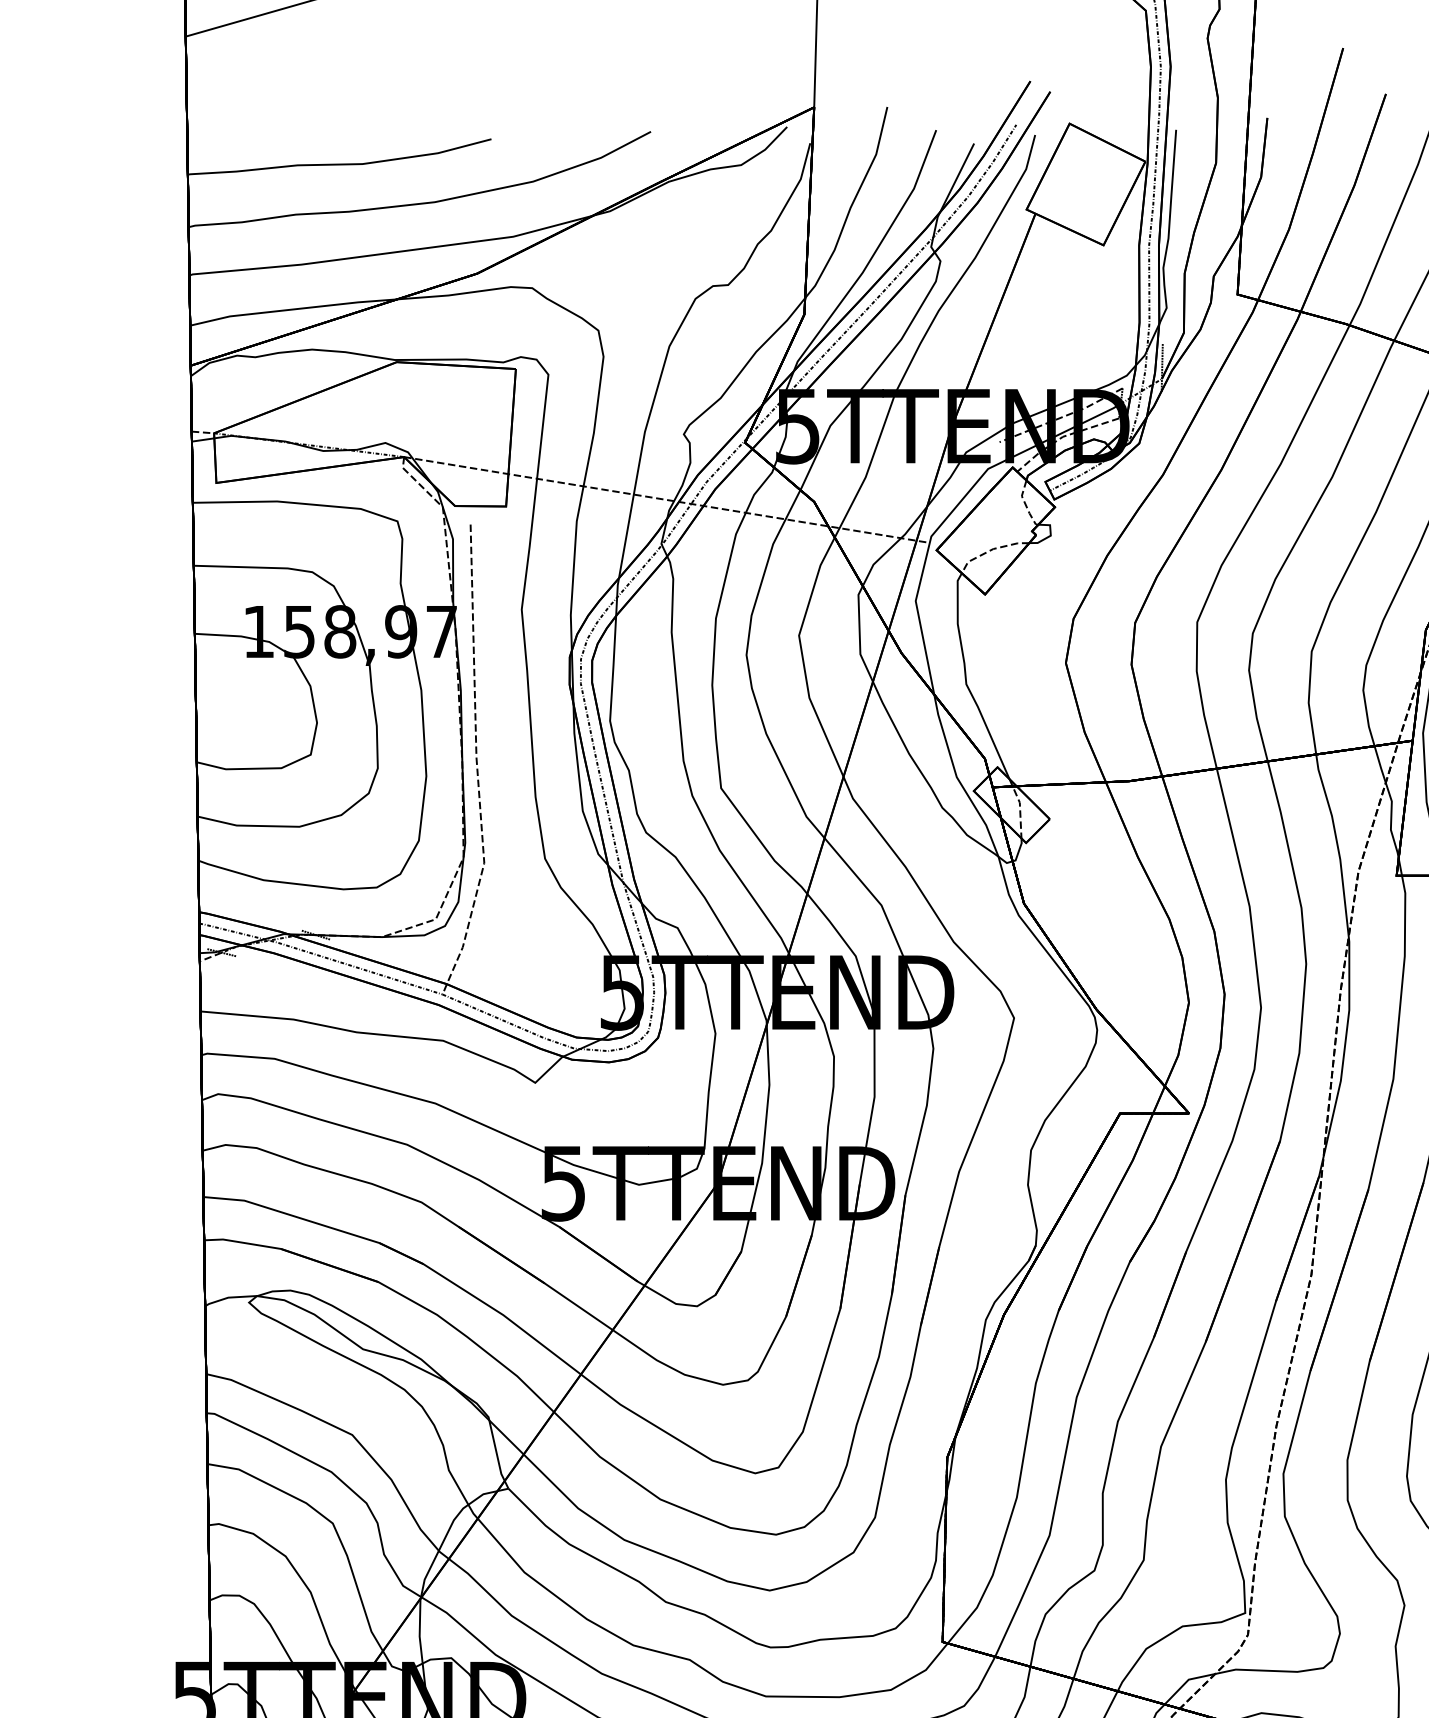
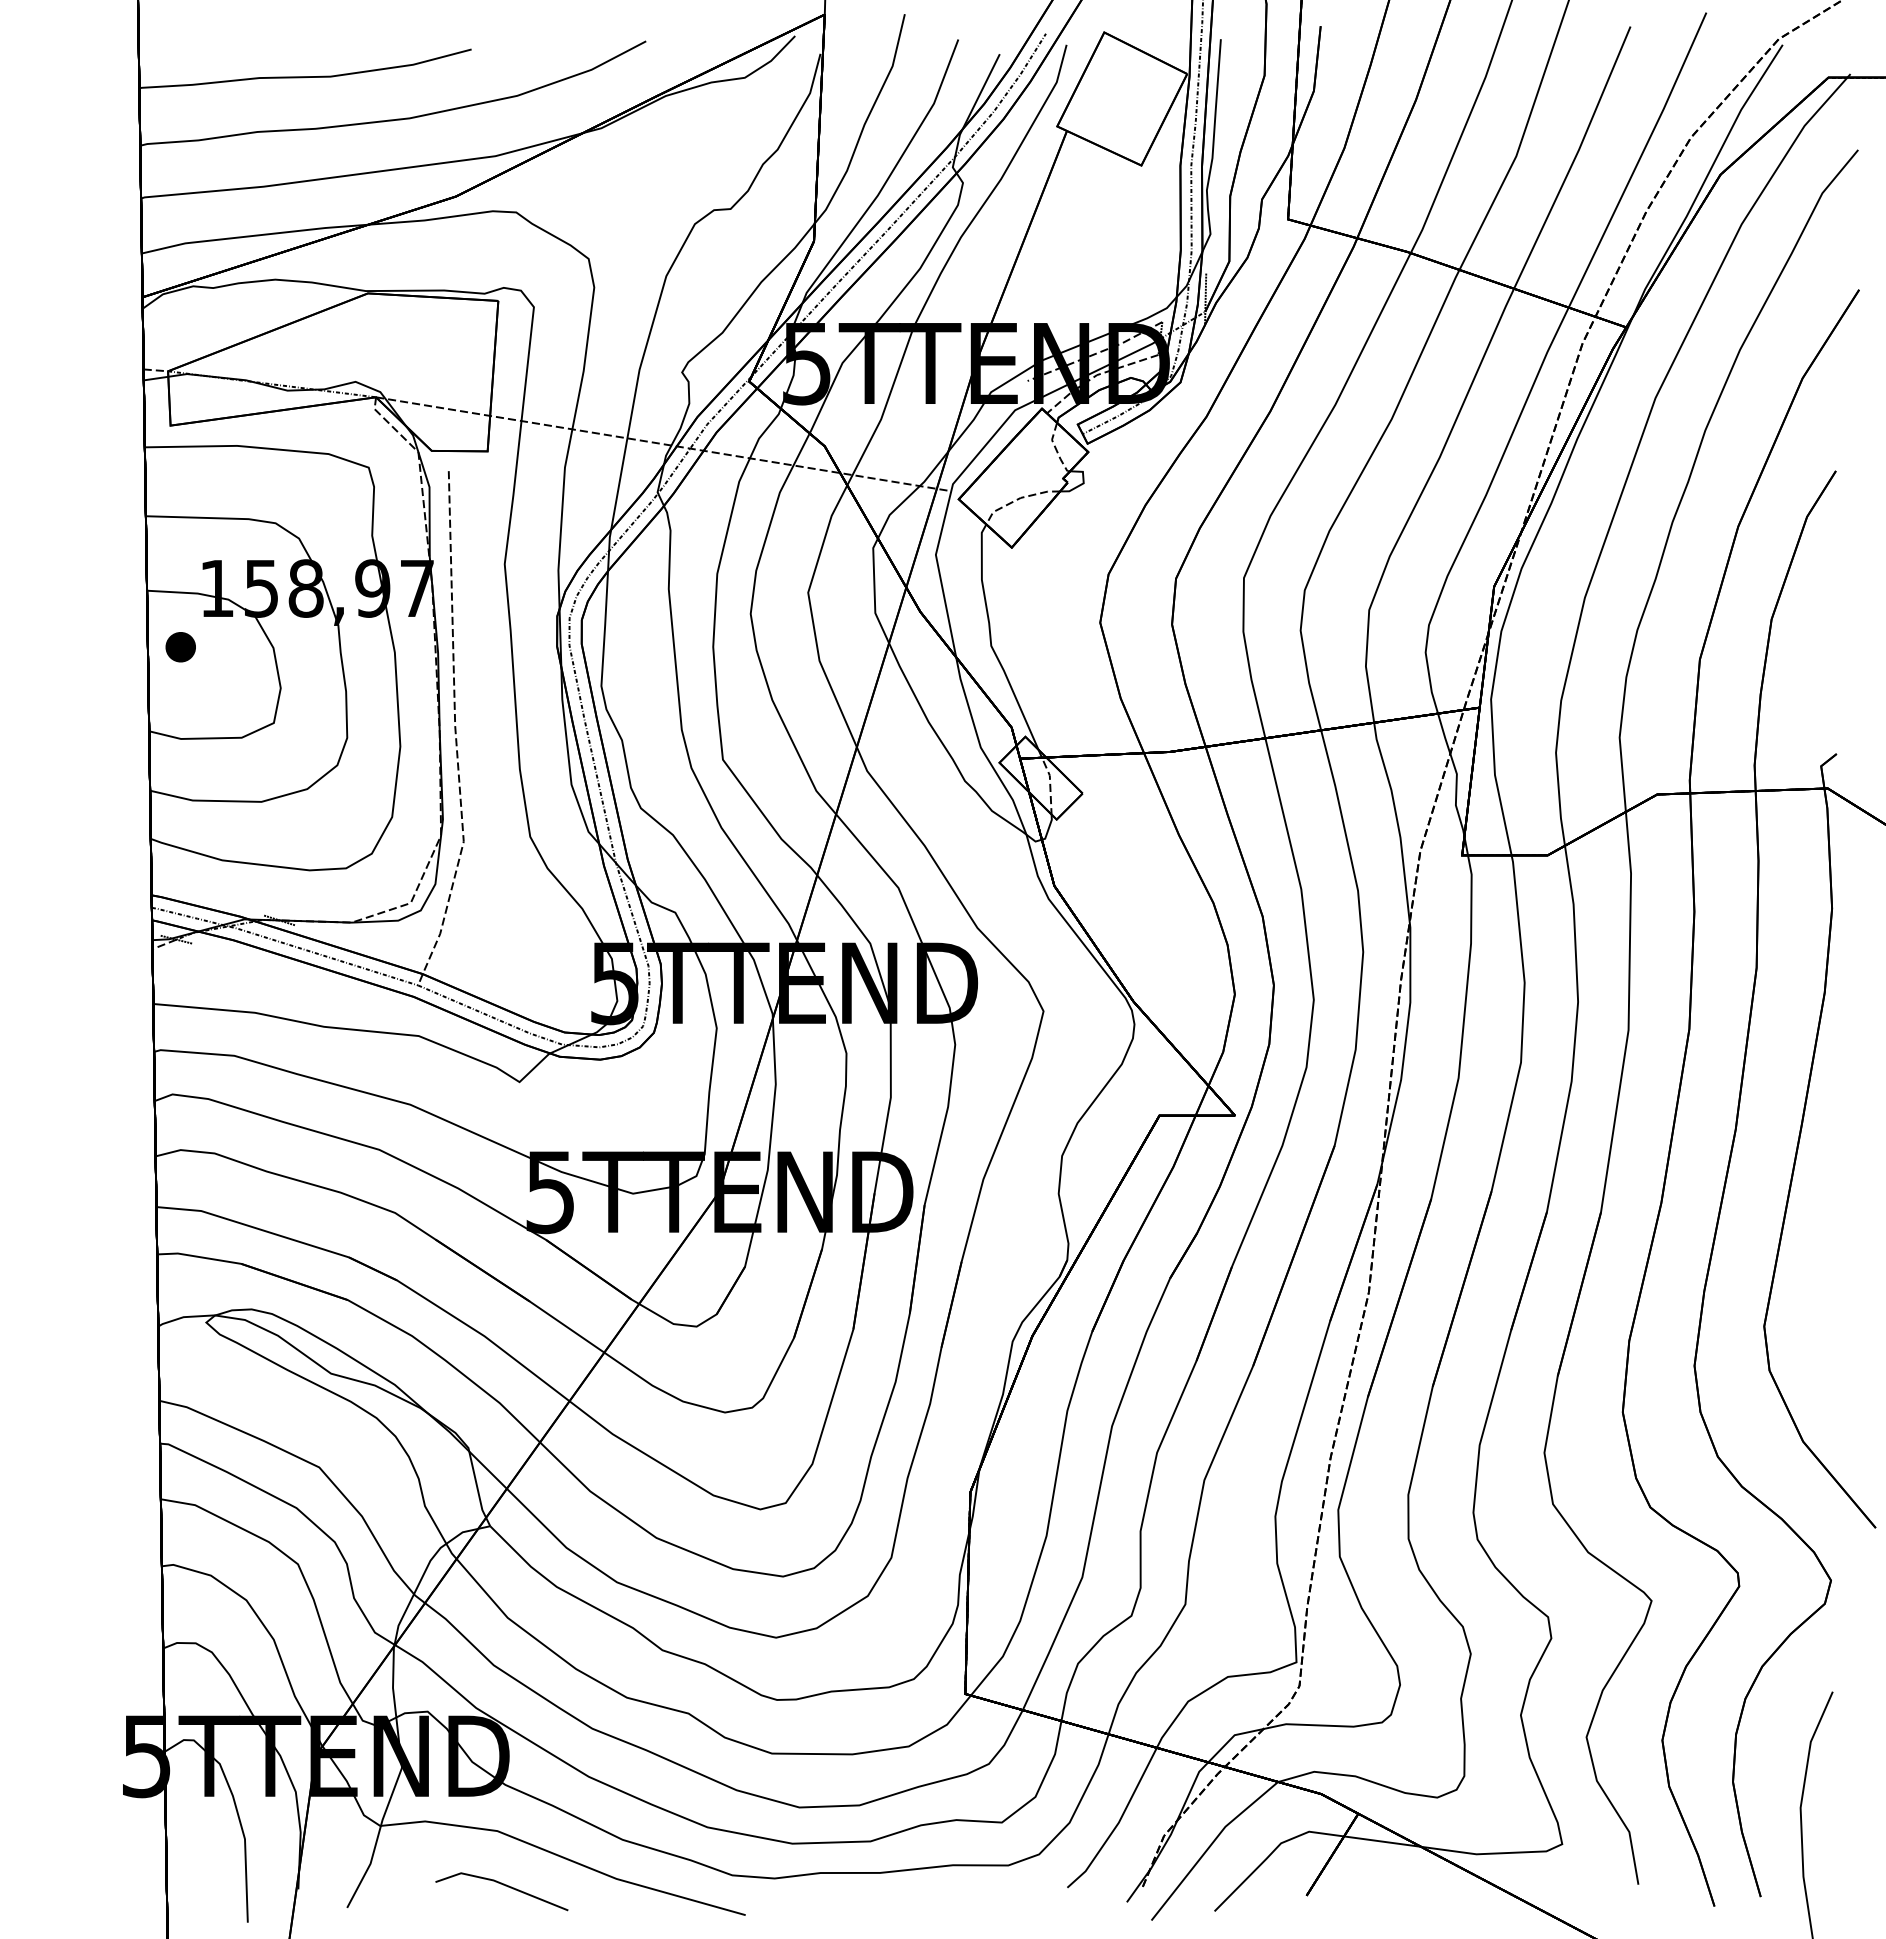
part: (225, 685) -> (180, 647), added

